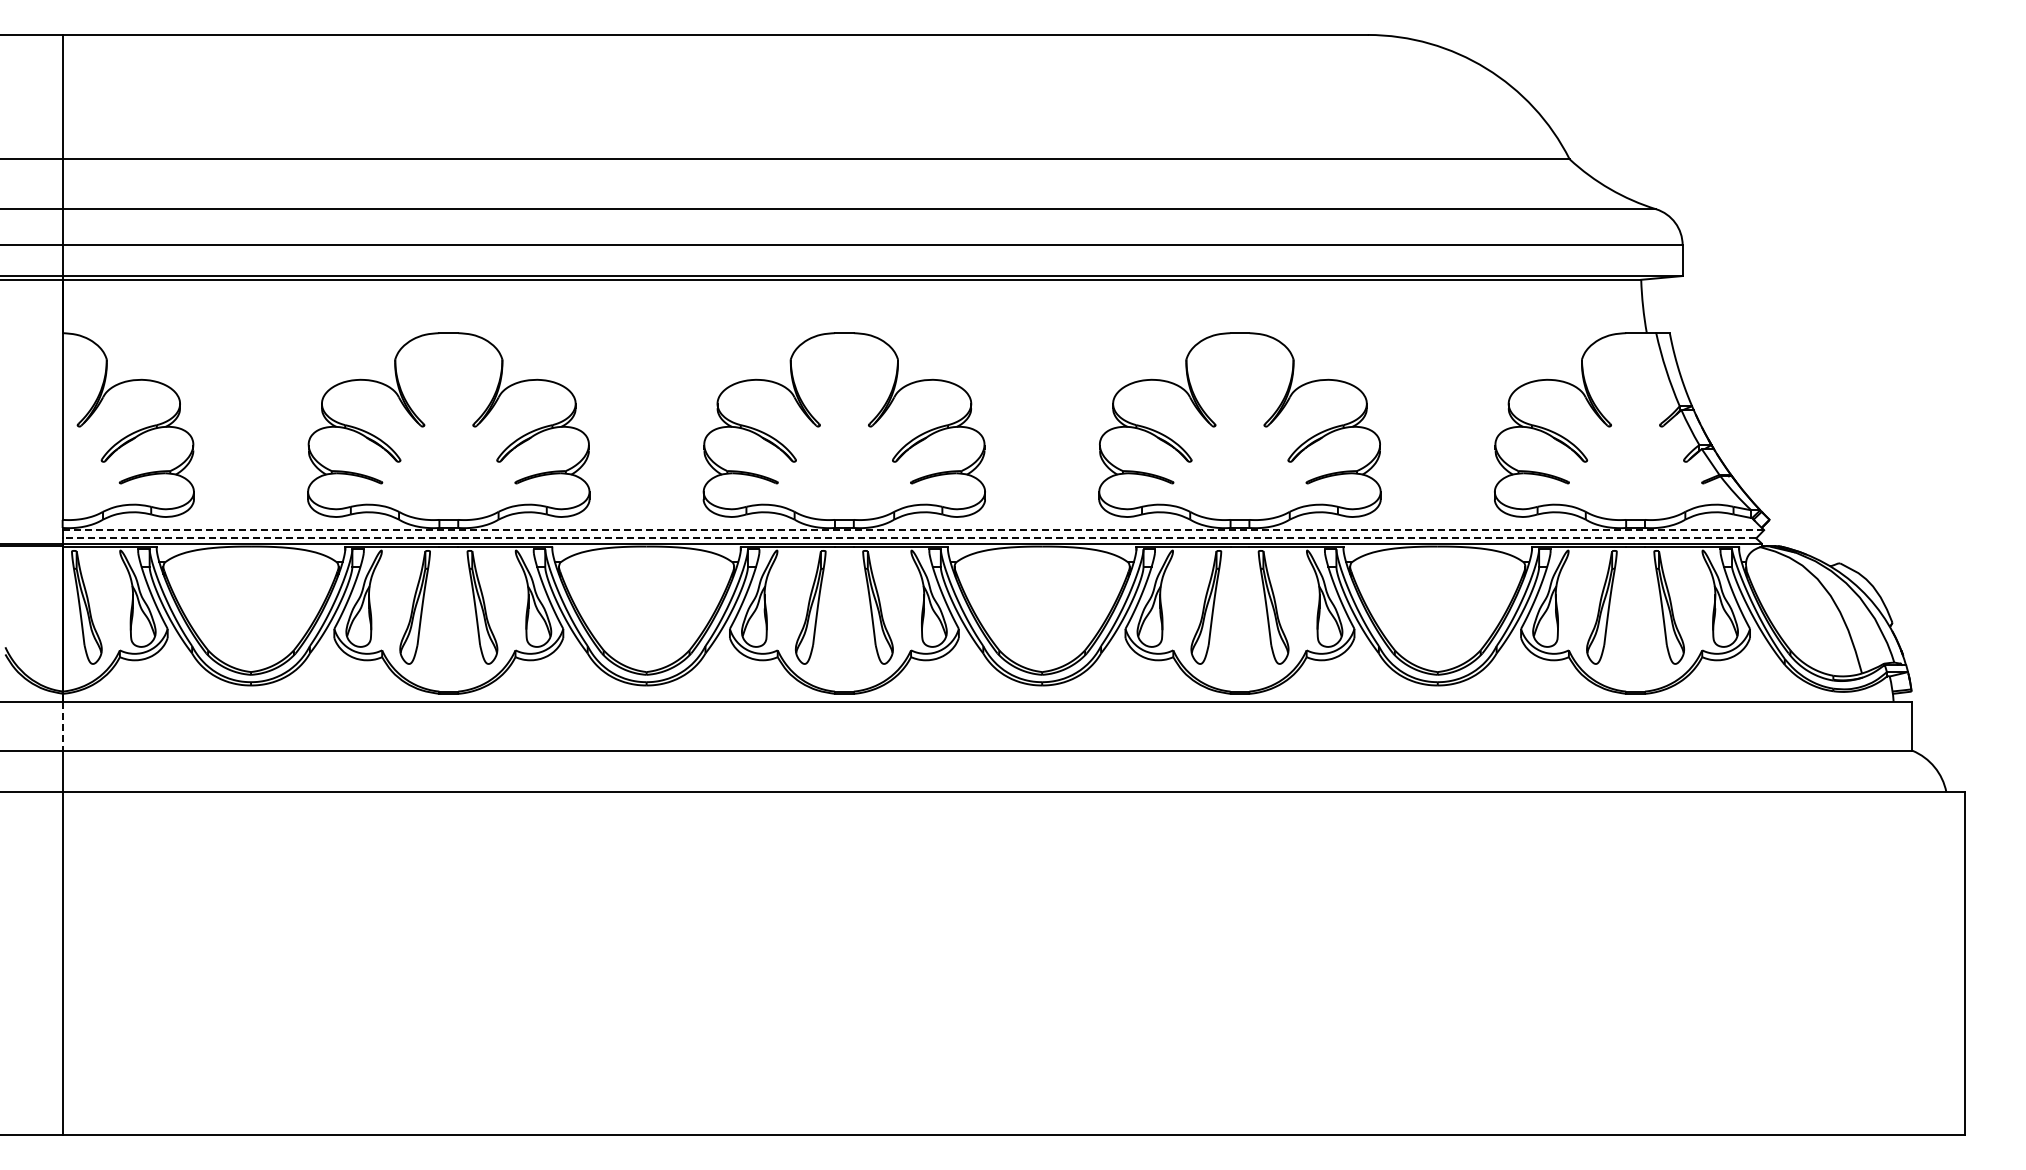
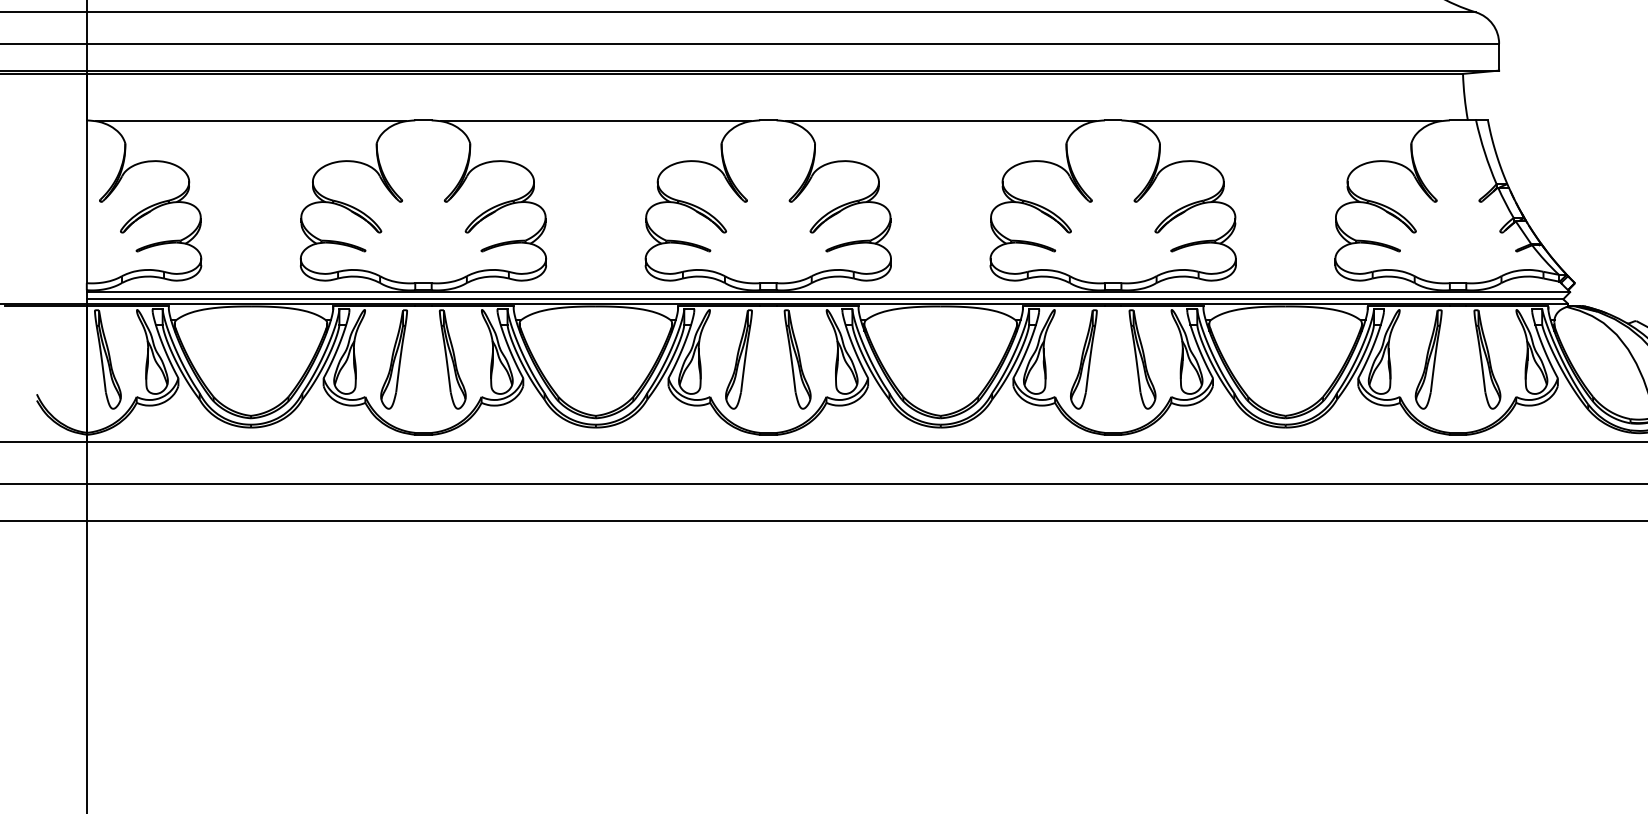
line: (250, 334) -> (250, 121), added
line: (646, 334) -> (595, 121), added
line: (1041, 334) -> (940, 121), added
line: (1437, 334) -> (1285, 121), added
line: (913, 530) -> (828, 292), dashed -> solid
line: (909, 538) -> (825, 299), dashed -> solid
line: (62, 726) -> (86, 463), dashed -> solid

